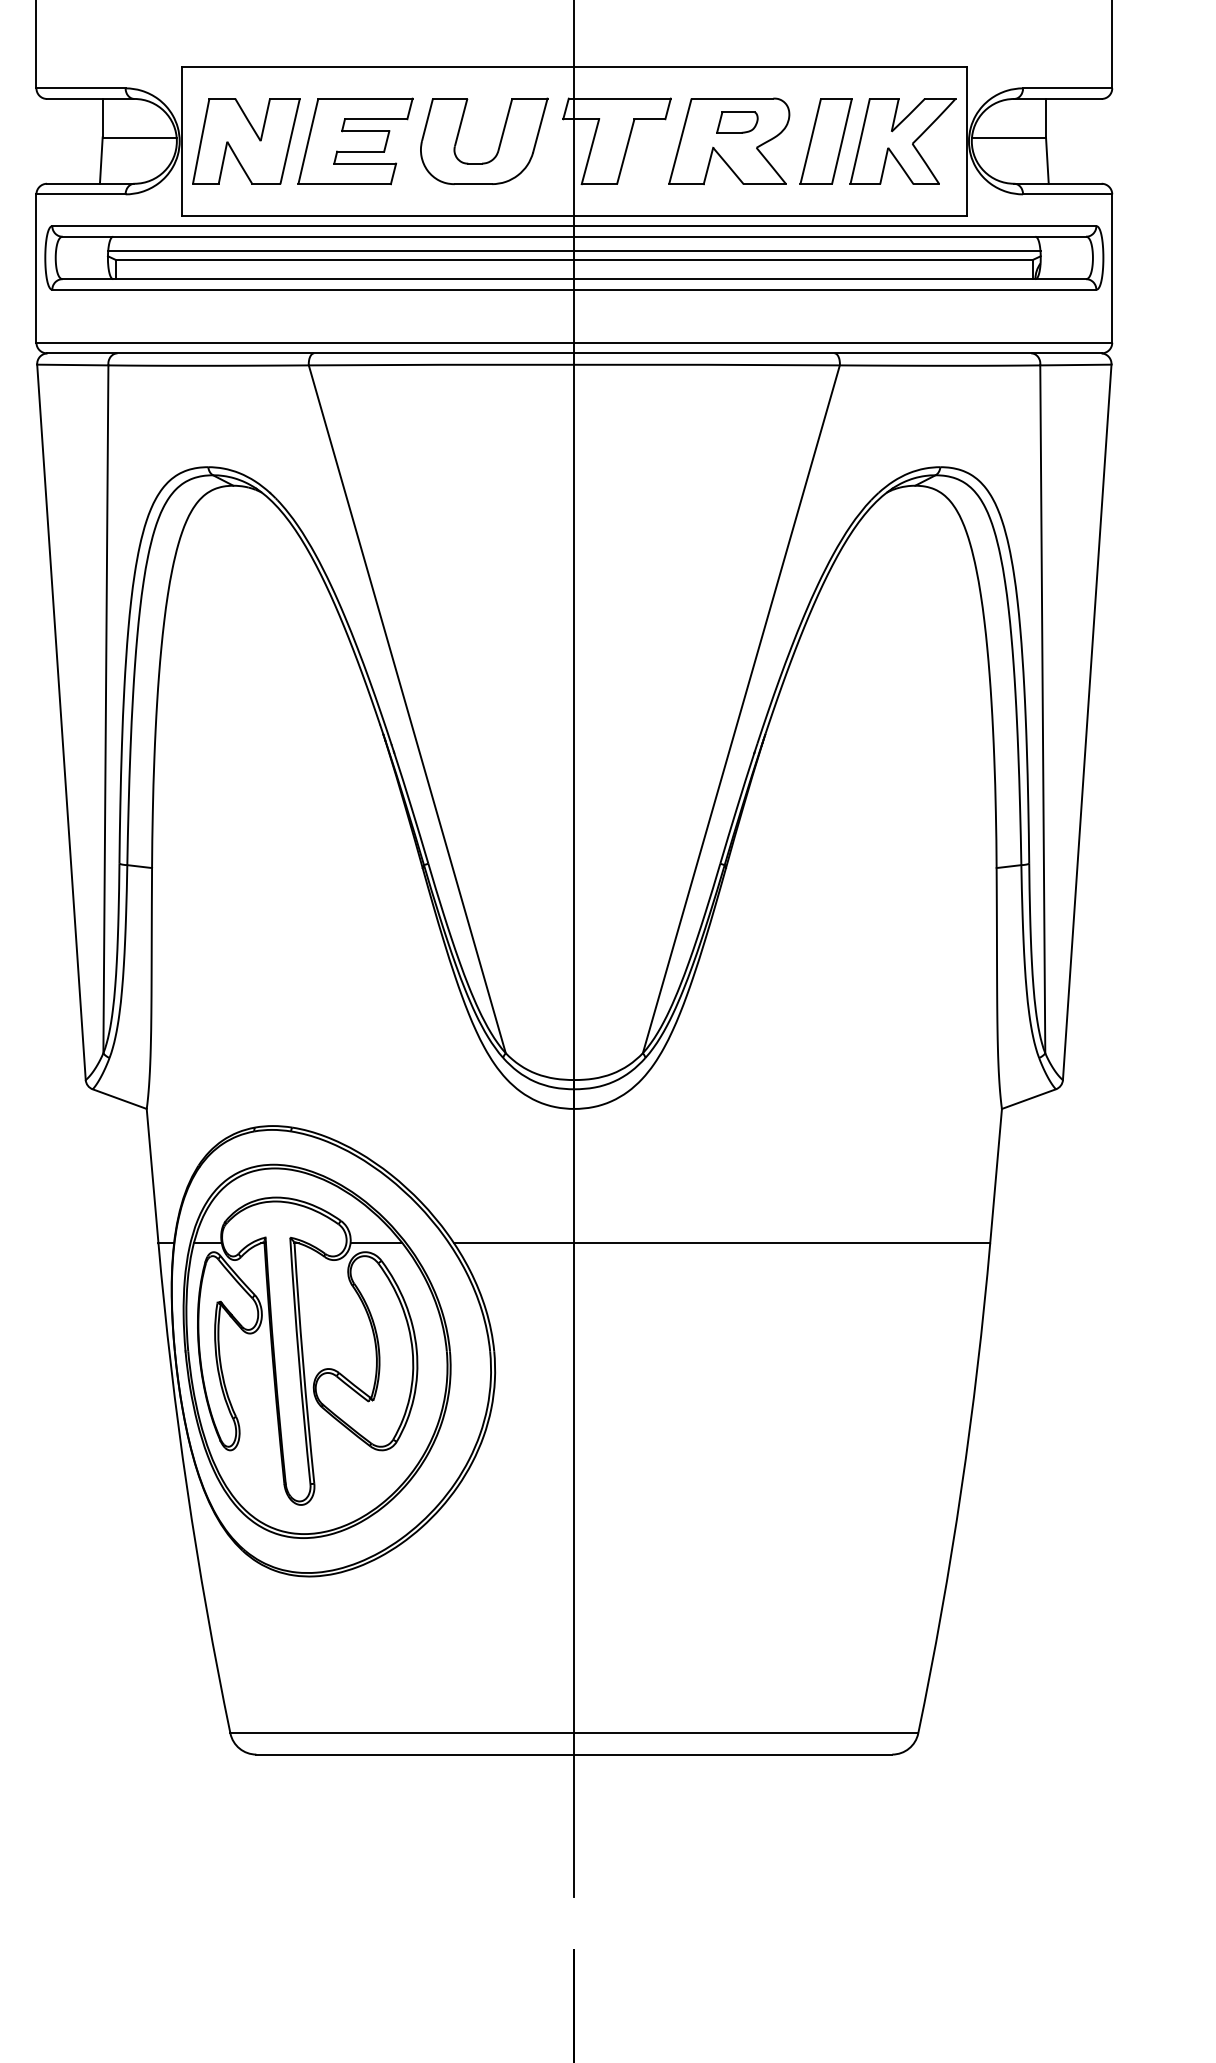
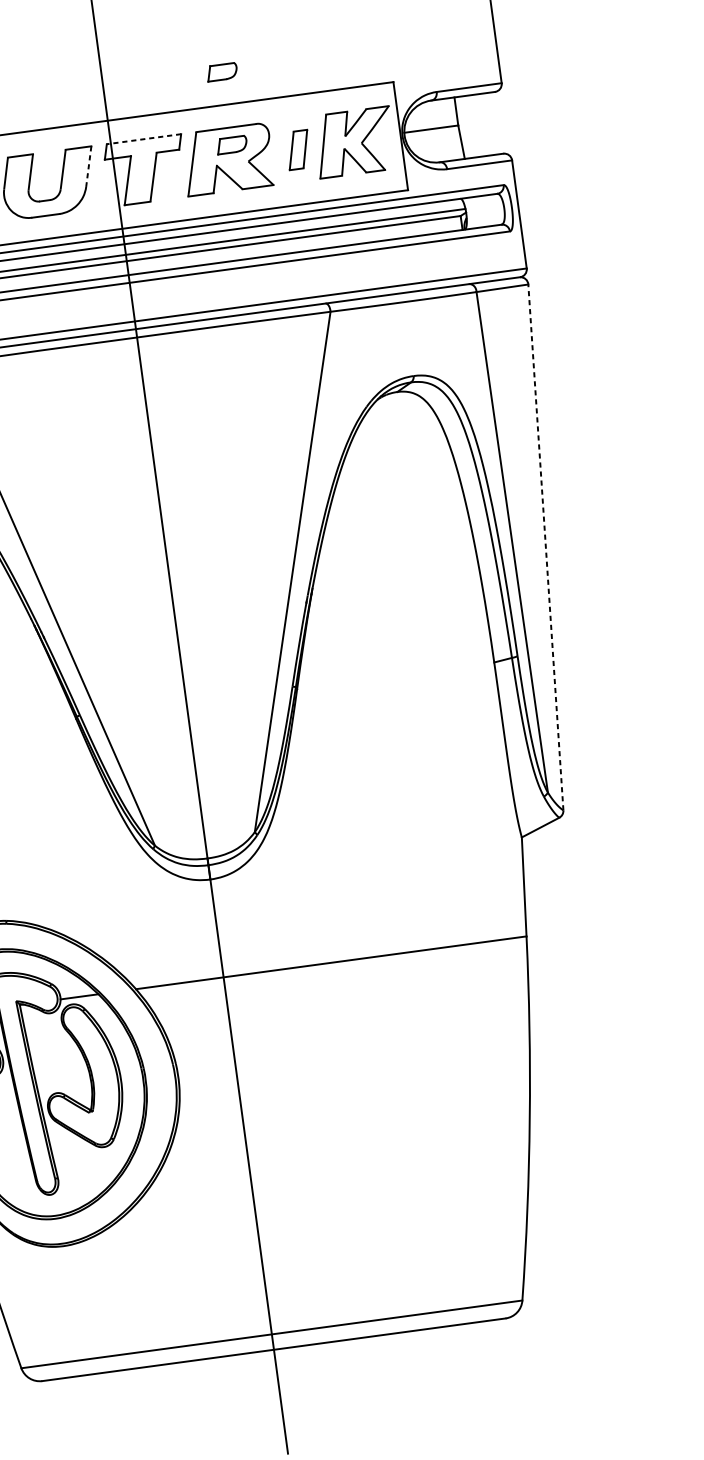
part: (737, 22) -> (222, 72), added
line: (619, 98) -> (143, 139), solid -> dashed
line: (540, 125) -> (88, 166), solid -> dashed
part: (825, 141) -> (298, 150), size x0.6
line: (1087, 722) -> (546, 547), solid -> dashed

